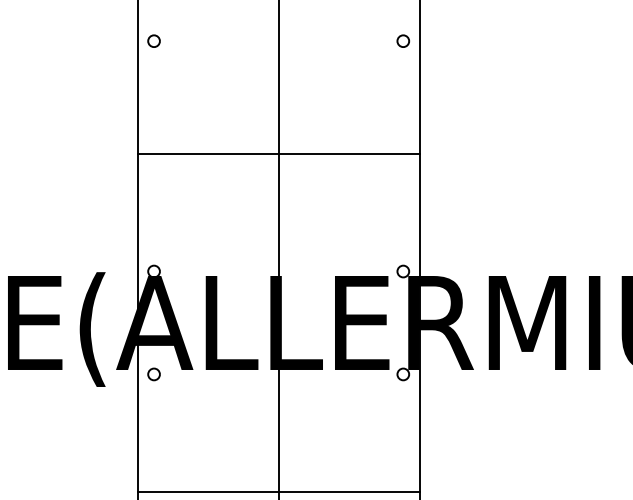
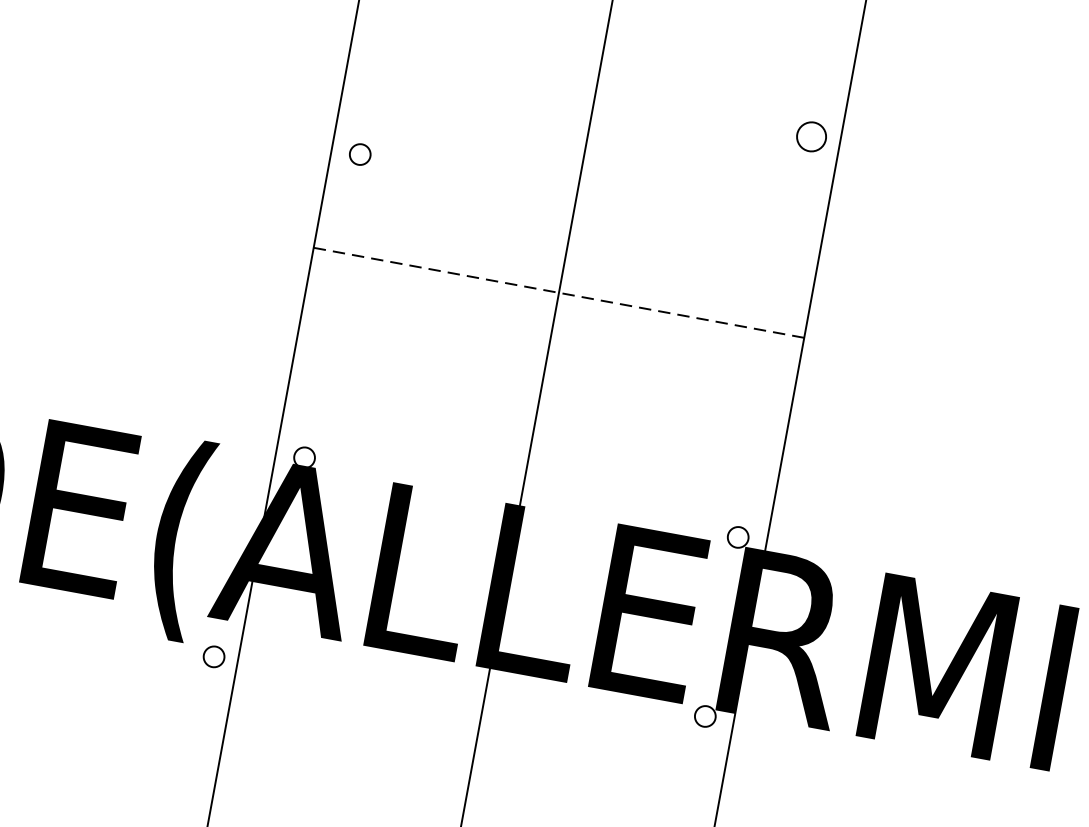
circle: (153, 40) -> (359, 153), moved
circle: (403, 40) -> (812, 135), size x1.4
line: (278, 153) -> (558, 292), solid -> dashed
circle: (153, 374) -> (213, 656), moved

